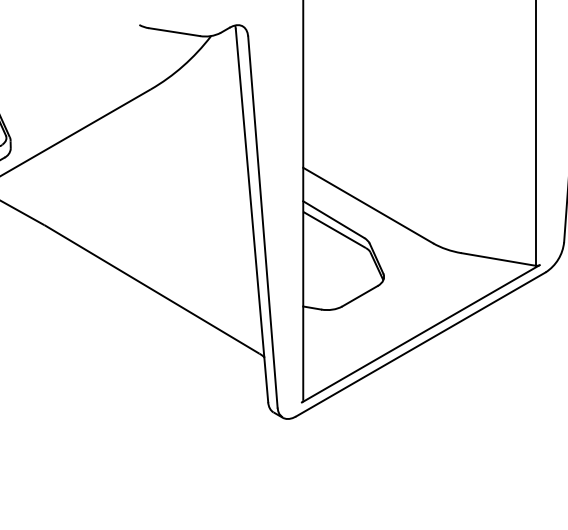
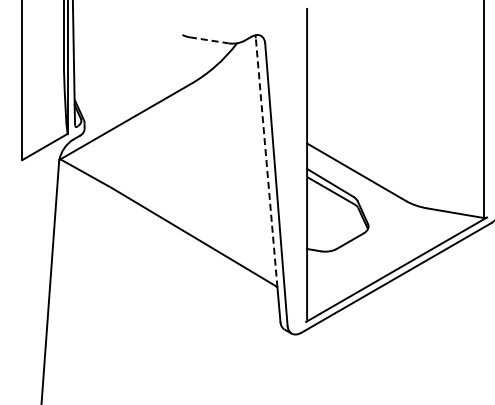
line: (174, 32) -> (209, 40), solid -> dashed
line: (249, 192) -> (266, 162), solid -> dashed

